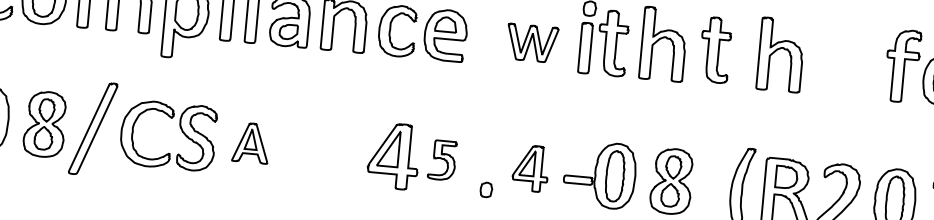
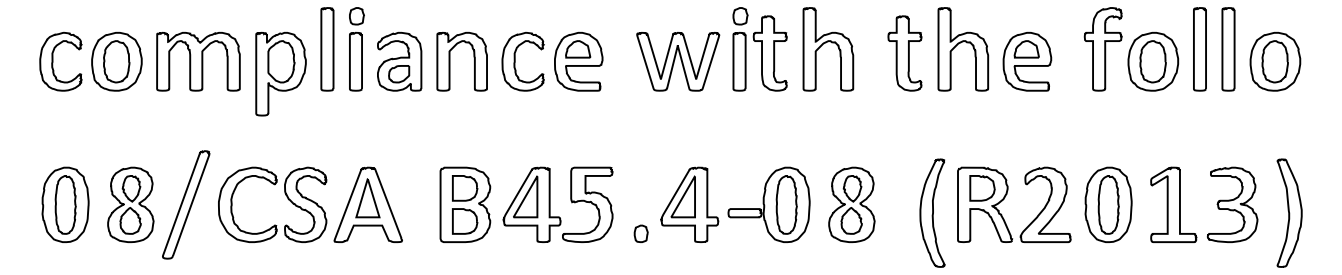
part: (532, 43) -> (678, 61), size x1.43
part: (714, 50) -> (904, 53), moved
part: (835, 70) -> (1027, 61), added
part: (250, 142) -> (367, 204), size x1.67
part: (336, 150) -> (465, 204), added
part: (442, 160) -> (587, 204), size x1.67
part: (530, 168) -> (689, 204), size x1.43

